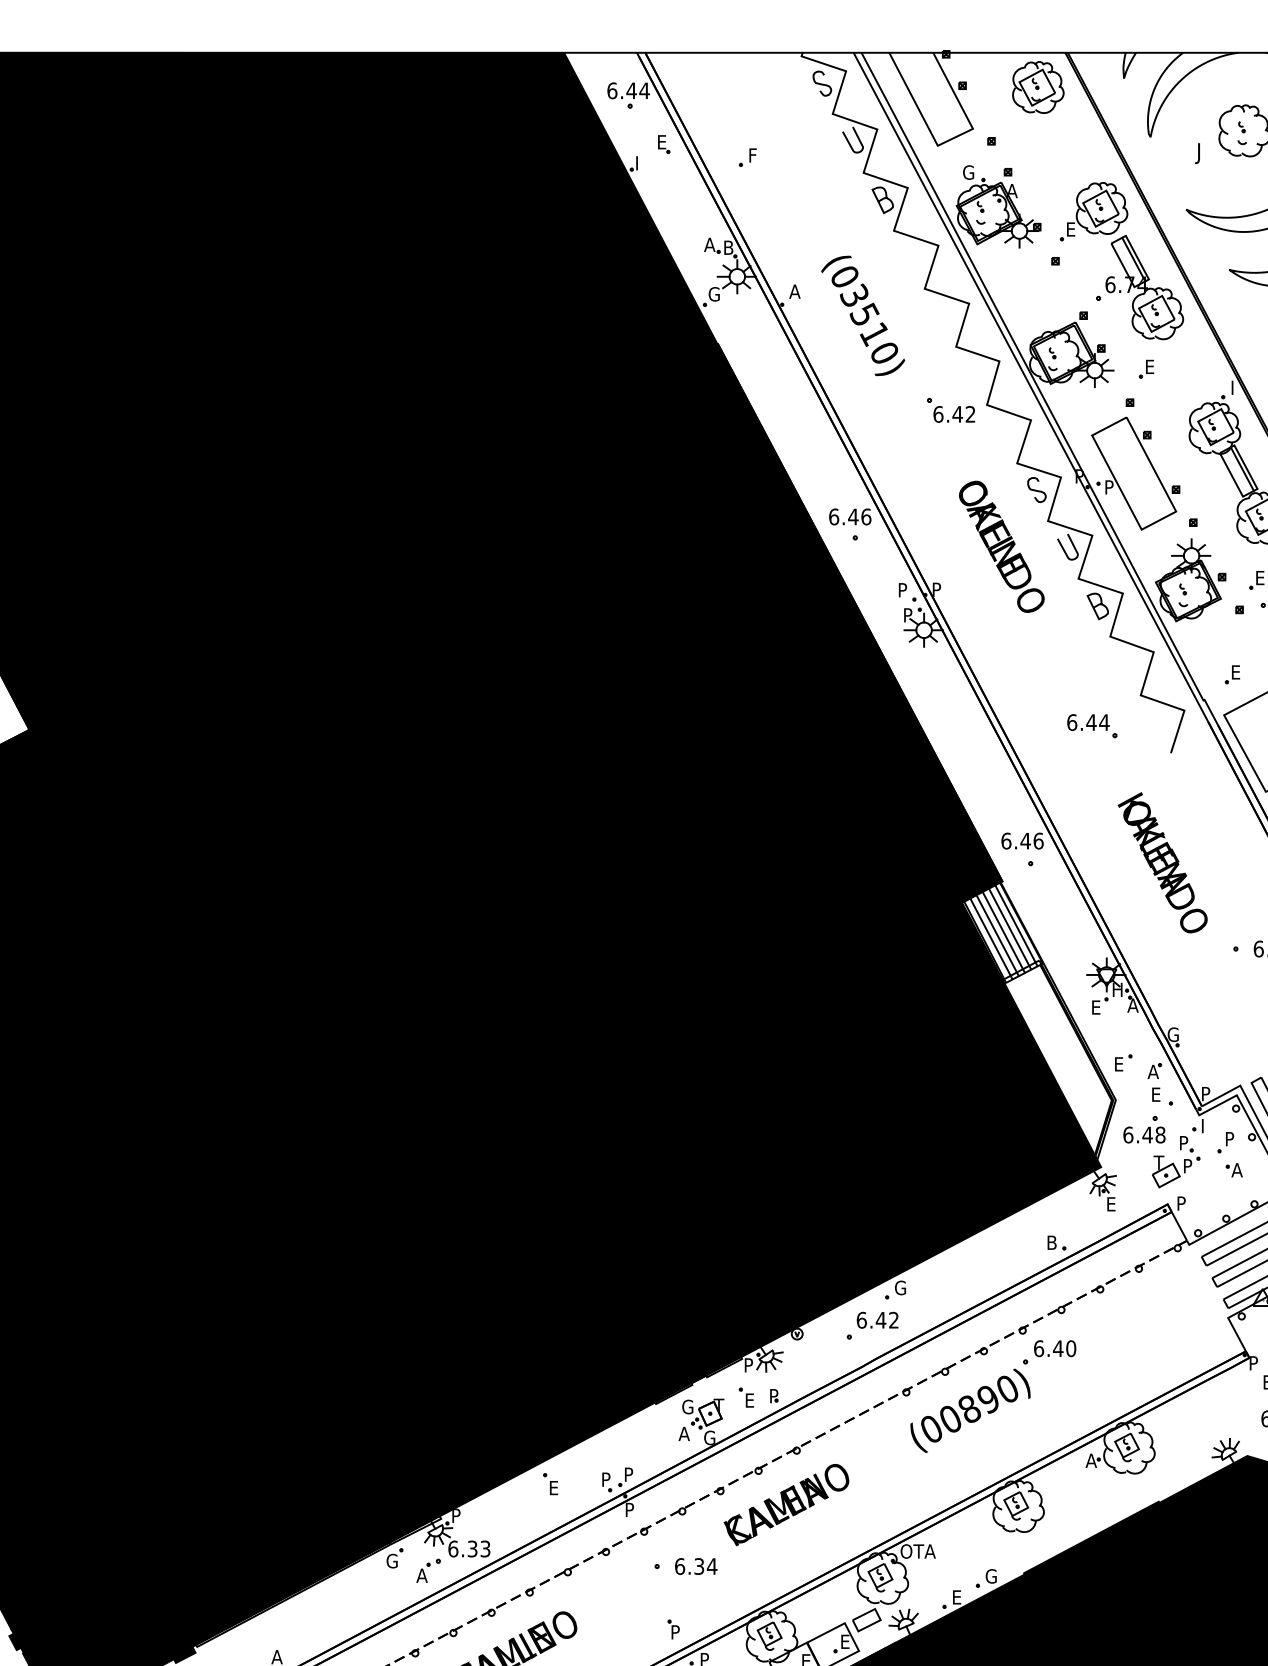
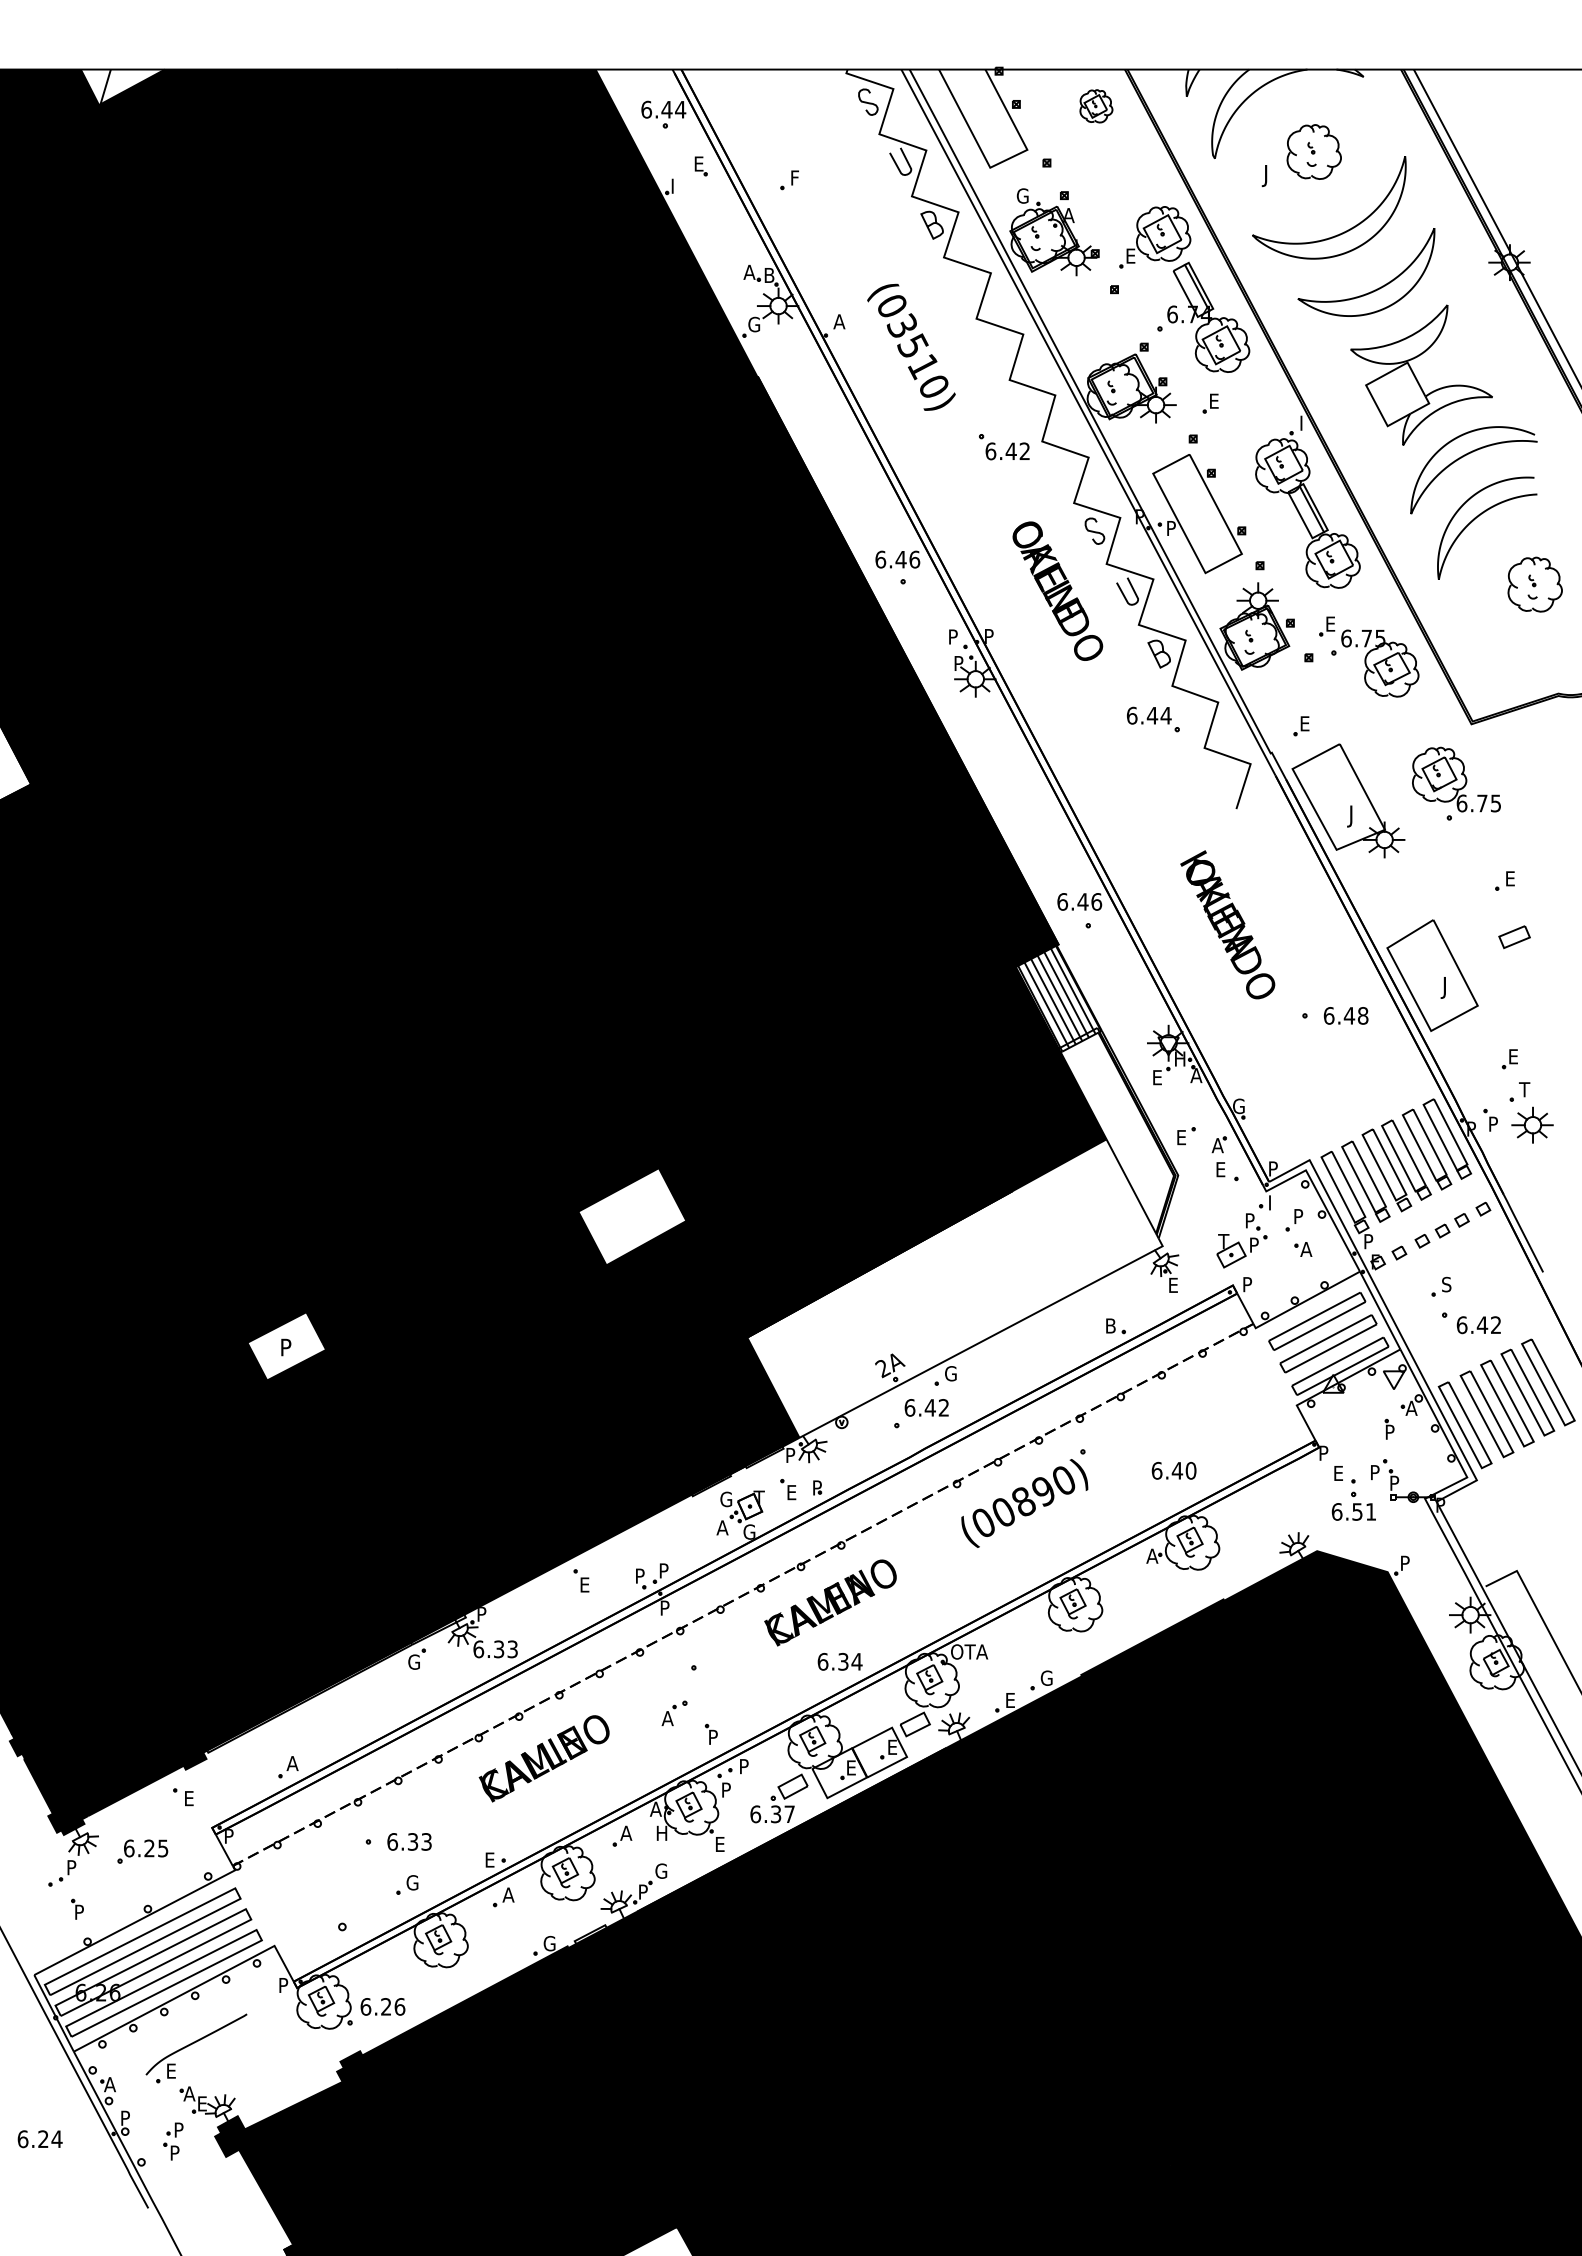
fill: (115, 69) -> (122, 87), removed
part: (1038, 87) -> (1096, 106), size x0.6
part: (1092, 726) -> (1153, 719), moved
part: (1144, 1129) -> (1208, 1206), removed
fill: (598, 1139) -> (632, 1216), removed
fill: (903, 1207) -> (954, 1288), removed
fill: (271, 1262) -> (286, 1346), removed
text: (1054, 1348) -> (1173, 1470), moved
text: (695, 1566) -> (839, 1661), moved
part: (428, 1570) -> (674, 1713), moved

